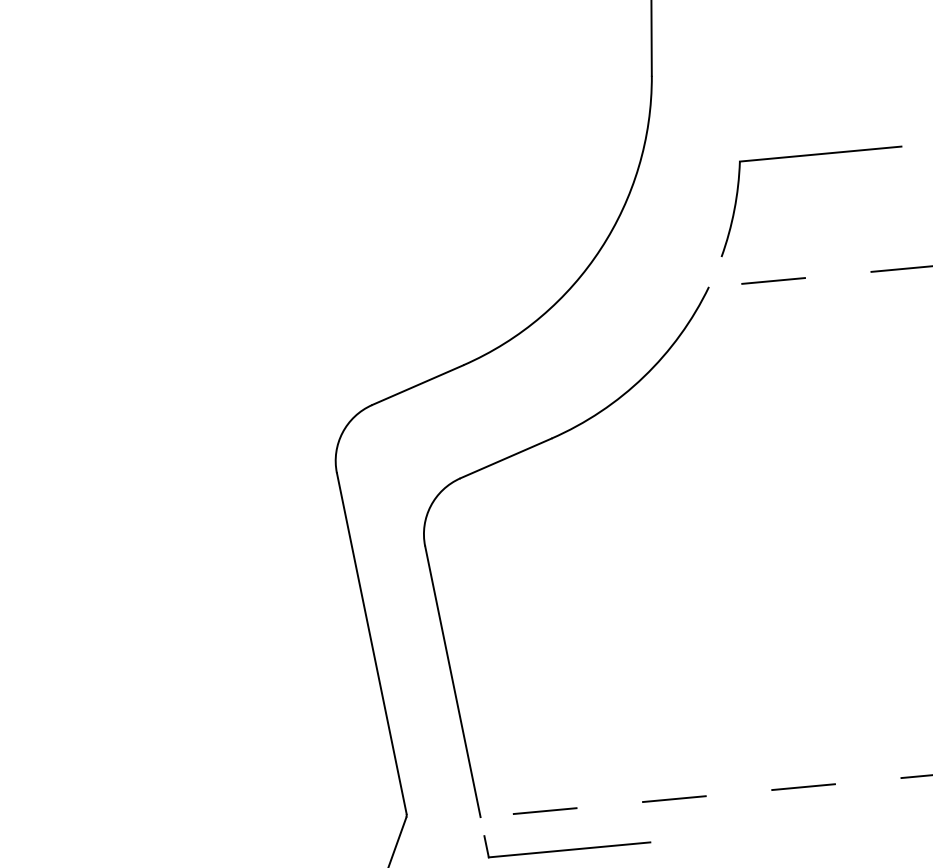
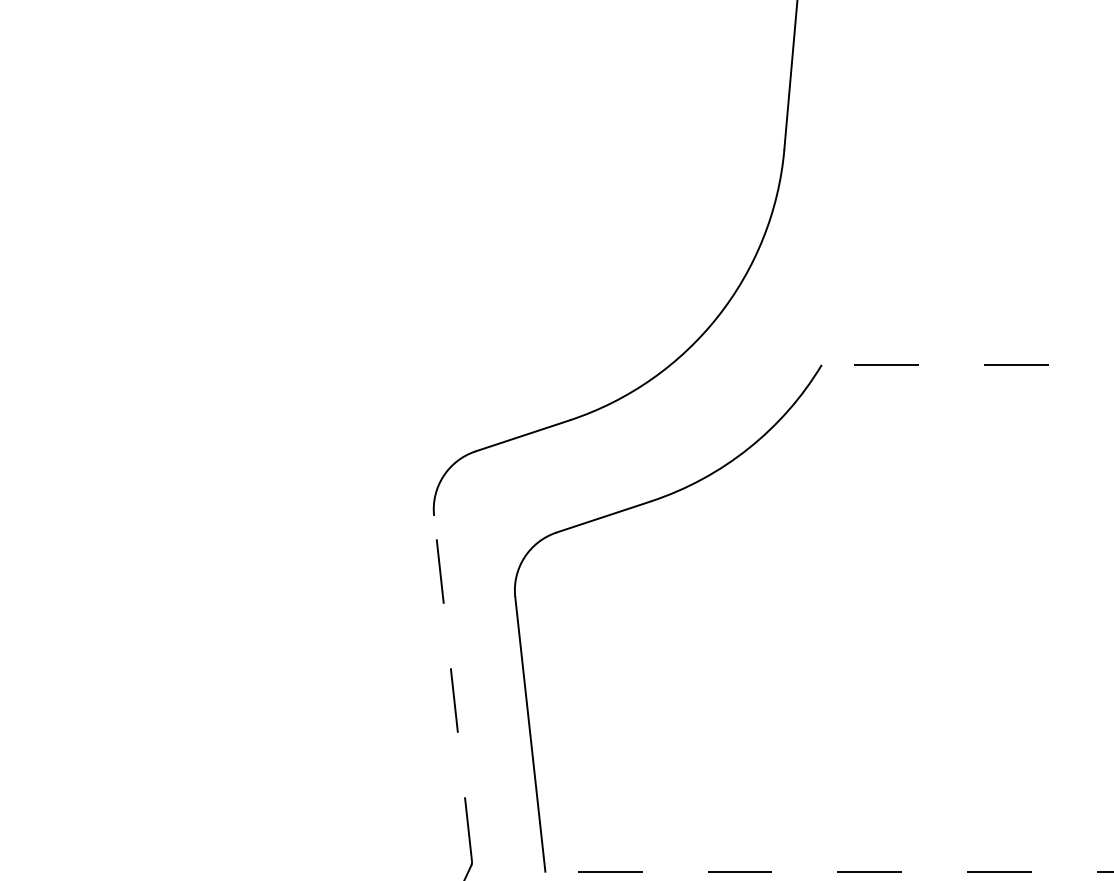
part: (807, 155) -> (931, 243), removed
line: (372, 643) -> (453, 688), solid -> dashed

